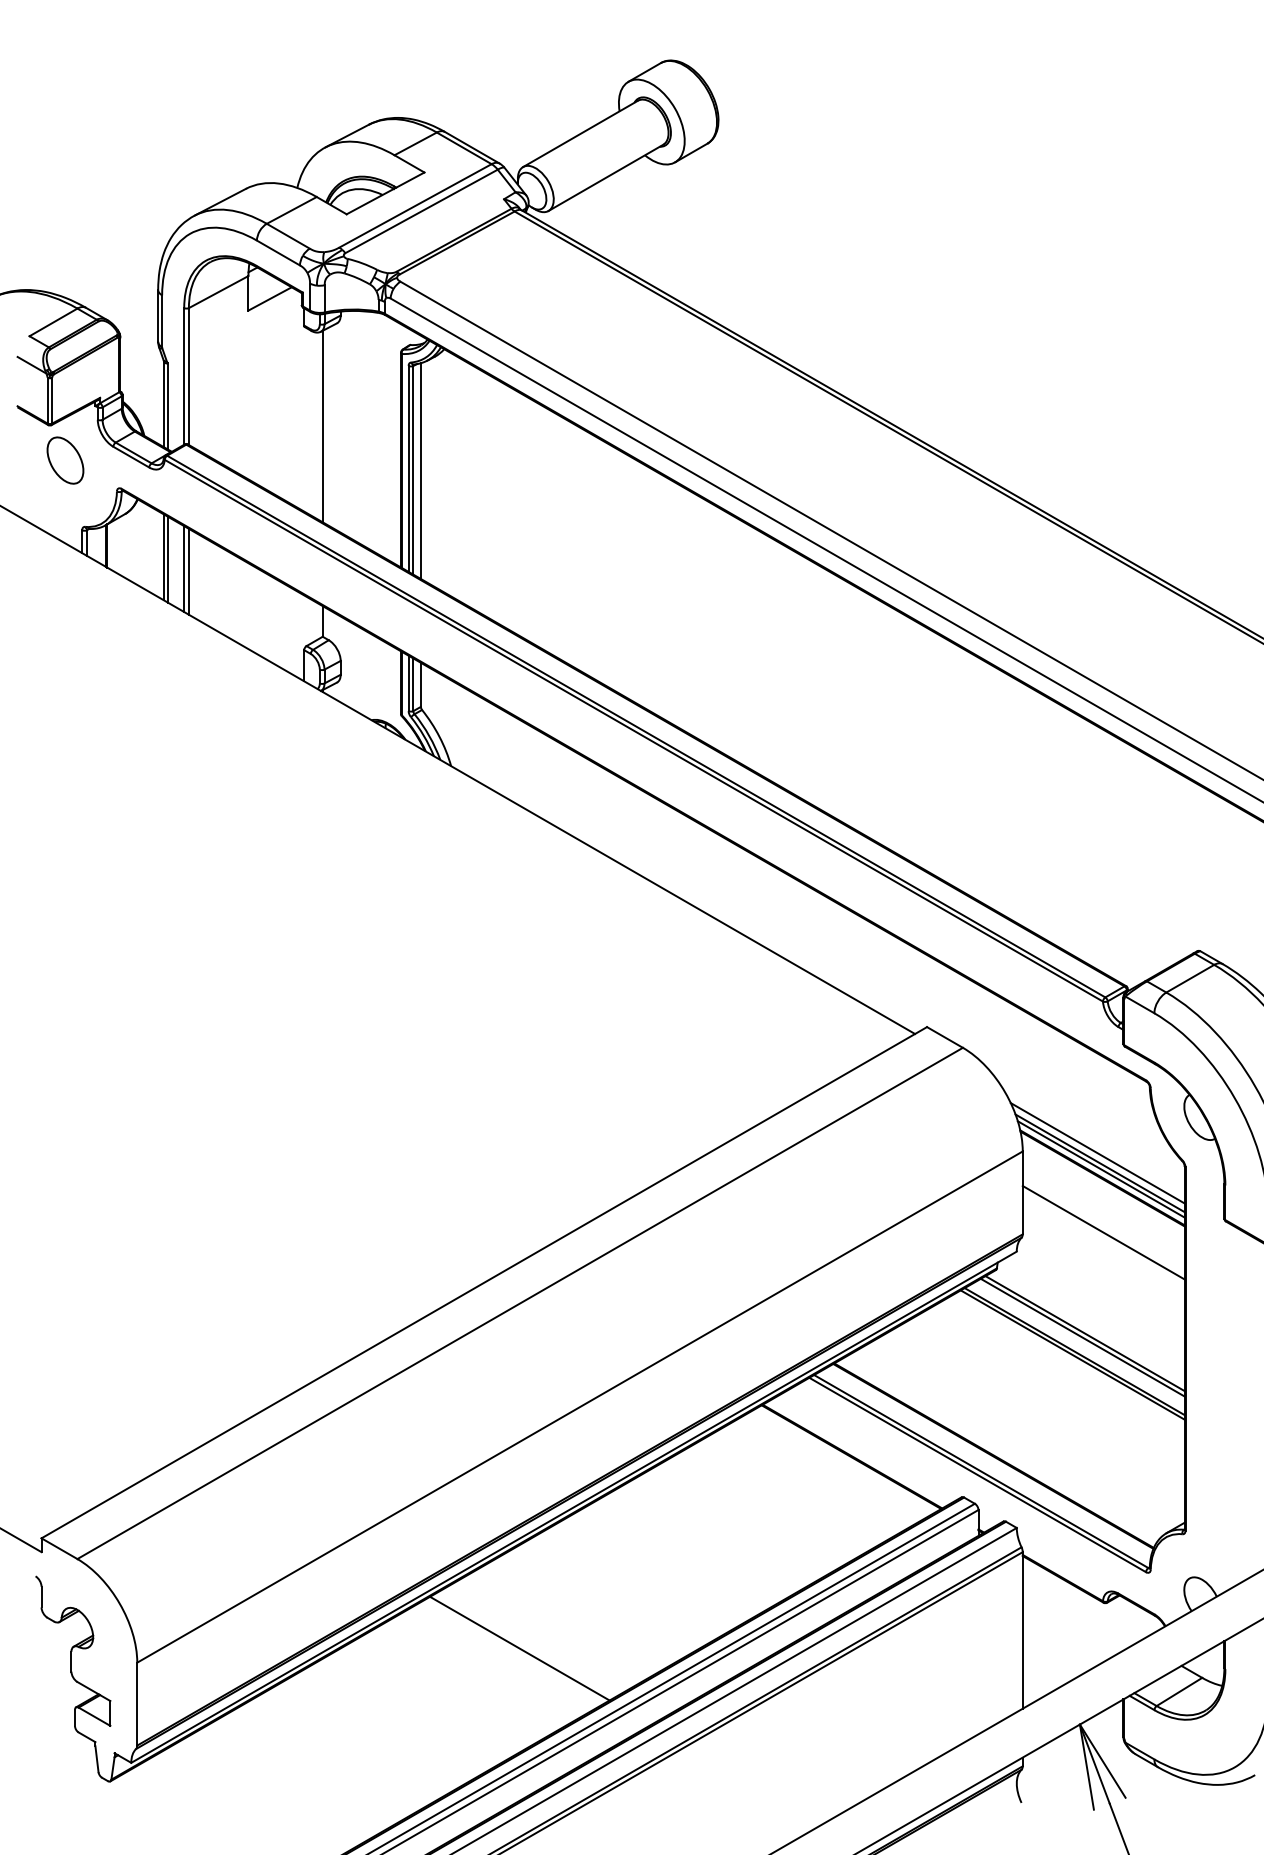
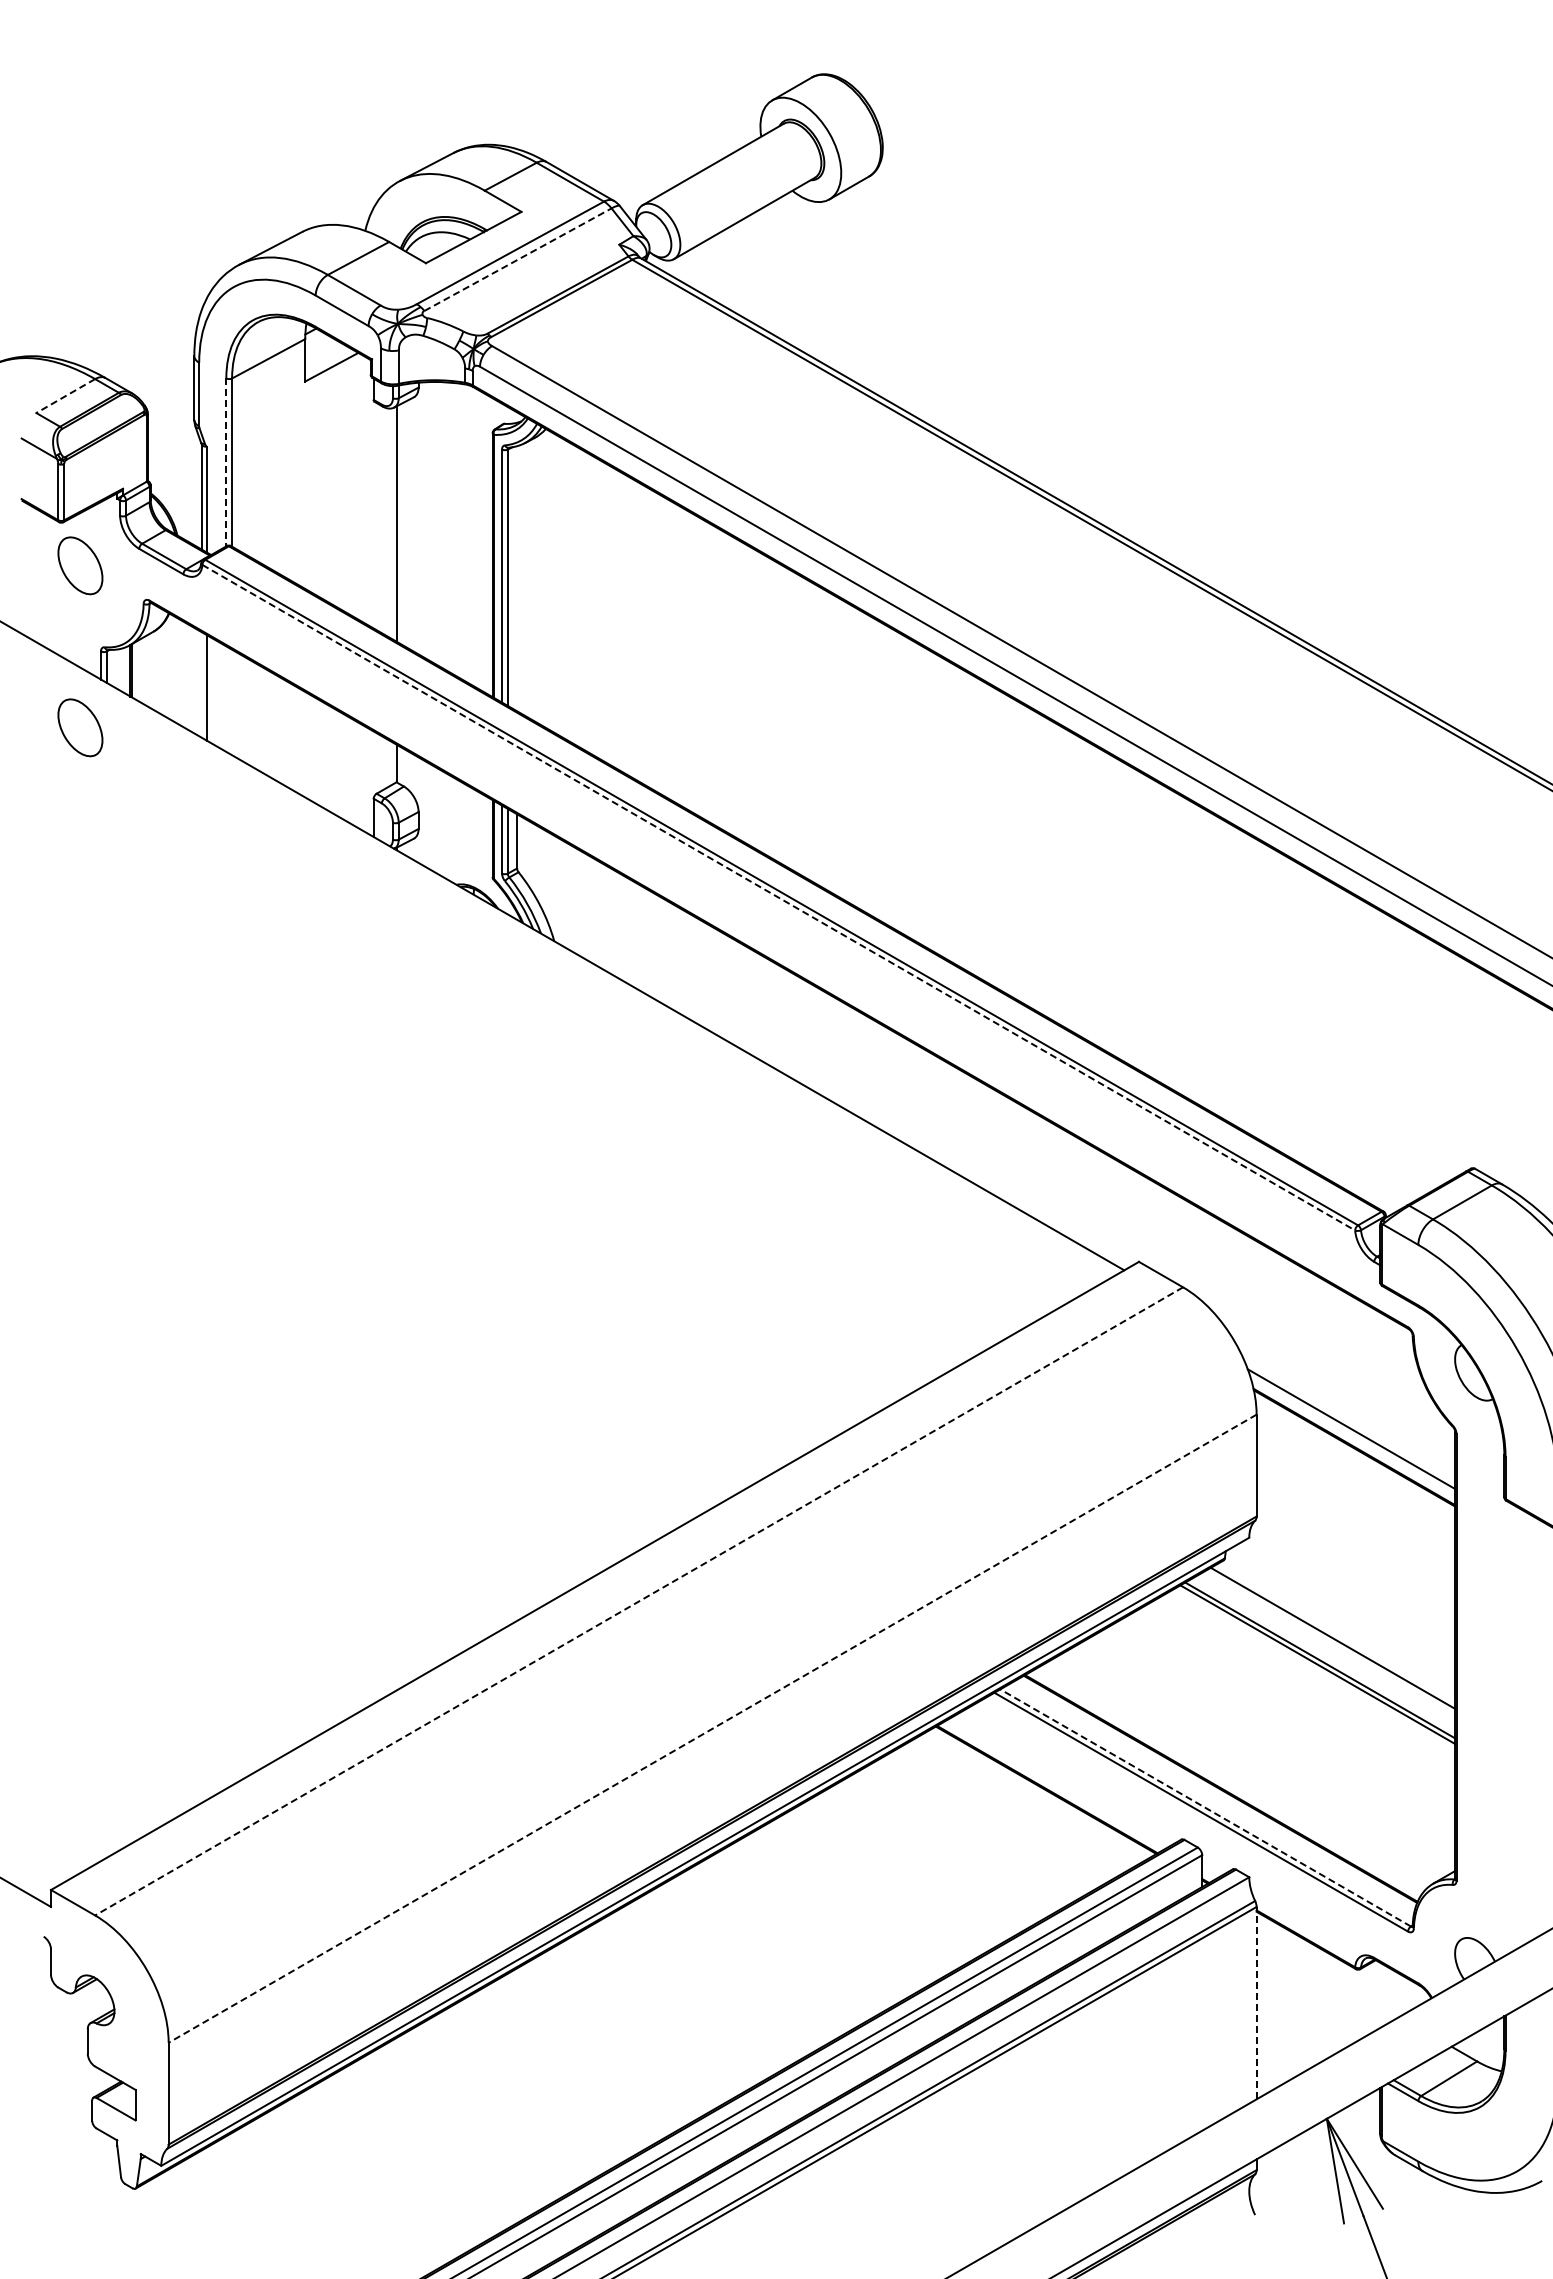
line: (421, 211) -> (517, 259), solid -> dashed
line: (53, 322) -> (65, 396), solid -> dashed
line: (184, 376) -> (226, 462), solid -> dashed
line: (421, 470) -> (517, 578), removed
line: (164, 557) -> (201, 684), removed
line: (184, 568) -> (226, 698), removed
line: (189, 571) -> (232, 702), removed
part: (65, 592) -> (80, 727), added
line: (633, 730) -> (778, 897), solid -> dashed
line: (1097, 1152) -> (1348, 1416), removed
line: (1100, 1169) -> (1352, 1436), removed
line: (1103, 1232) -> (1355, 1514), removed
line: (519, 1303) -> (638, 1601), solid -> dashed
line: (1082, 1337) -> (1330, 1643), removed
line: (579, 1406) -> (712, 1728), solid -> dashed
line: (981, 1471) -> (1205, 1807), solid -> dashed
line: (1022, 1629) -> (1256, 2002), solid -> dashed
line: (519, 1648) -> (638, 2025), removed

